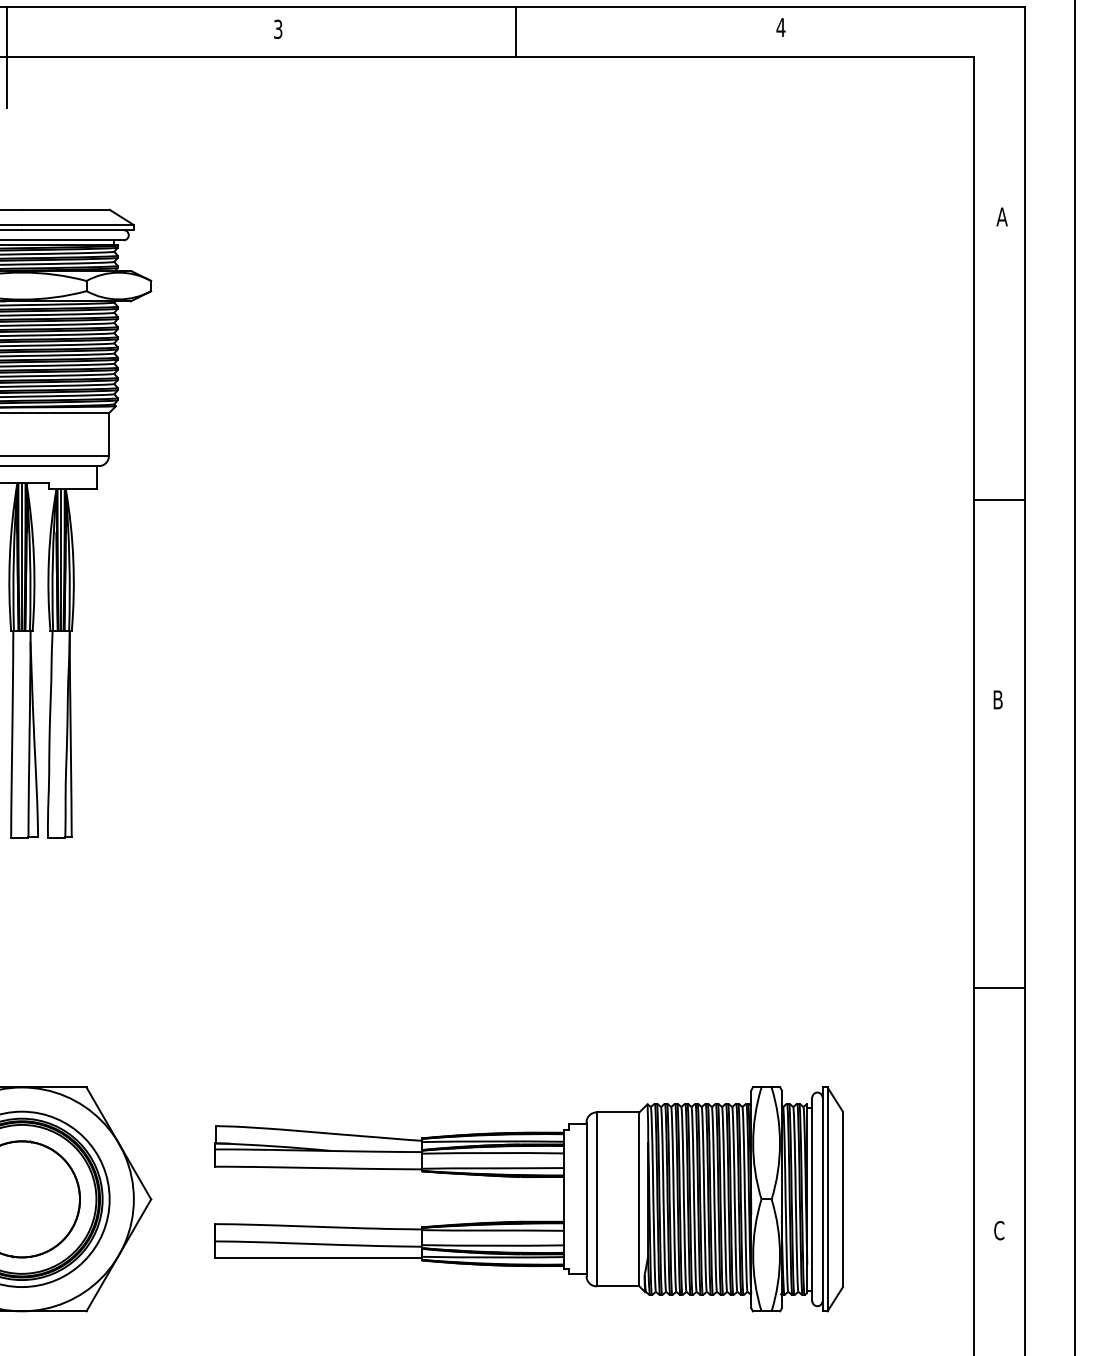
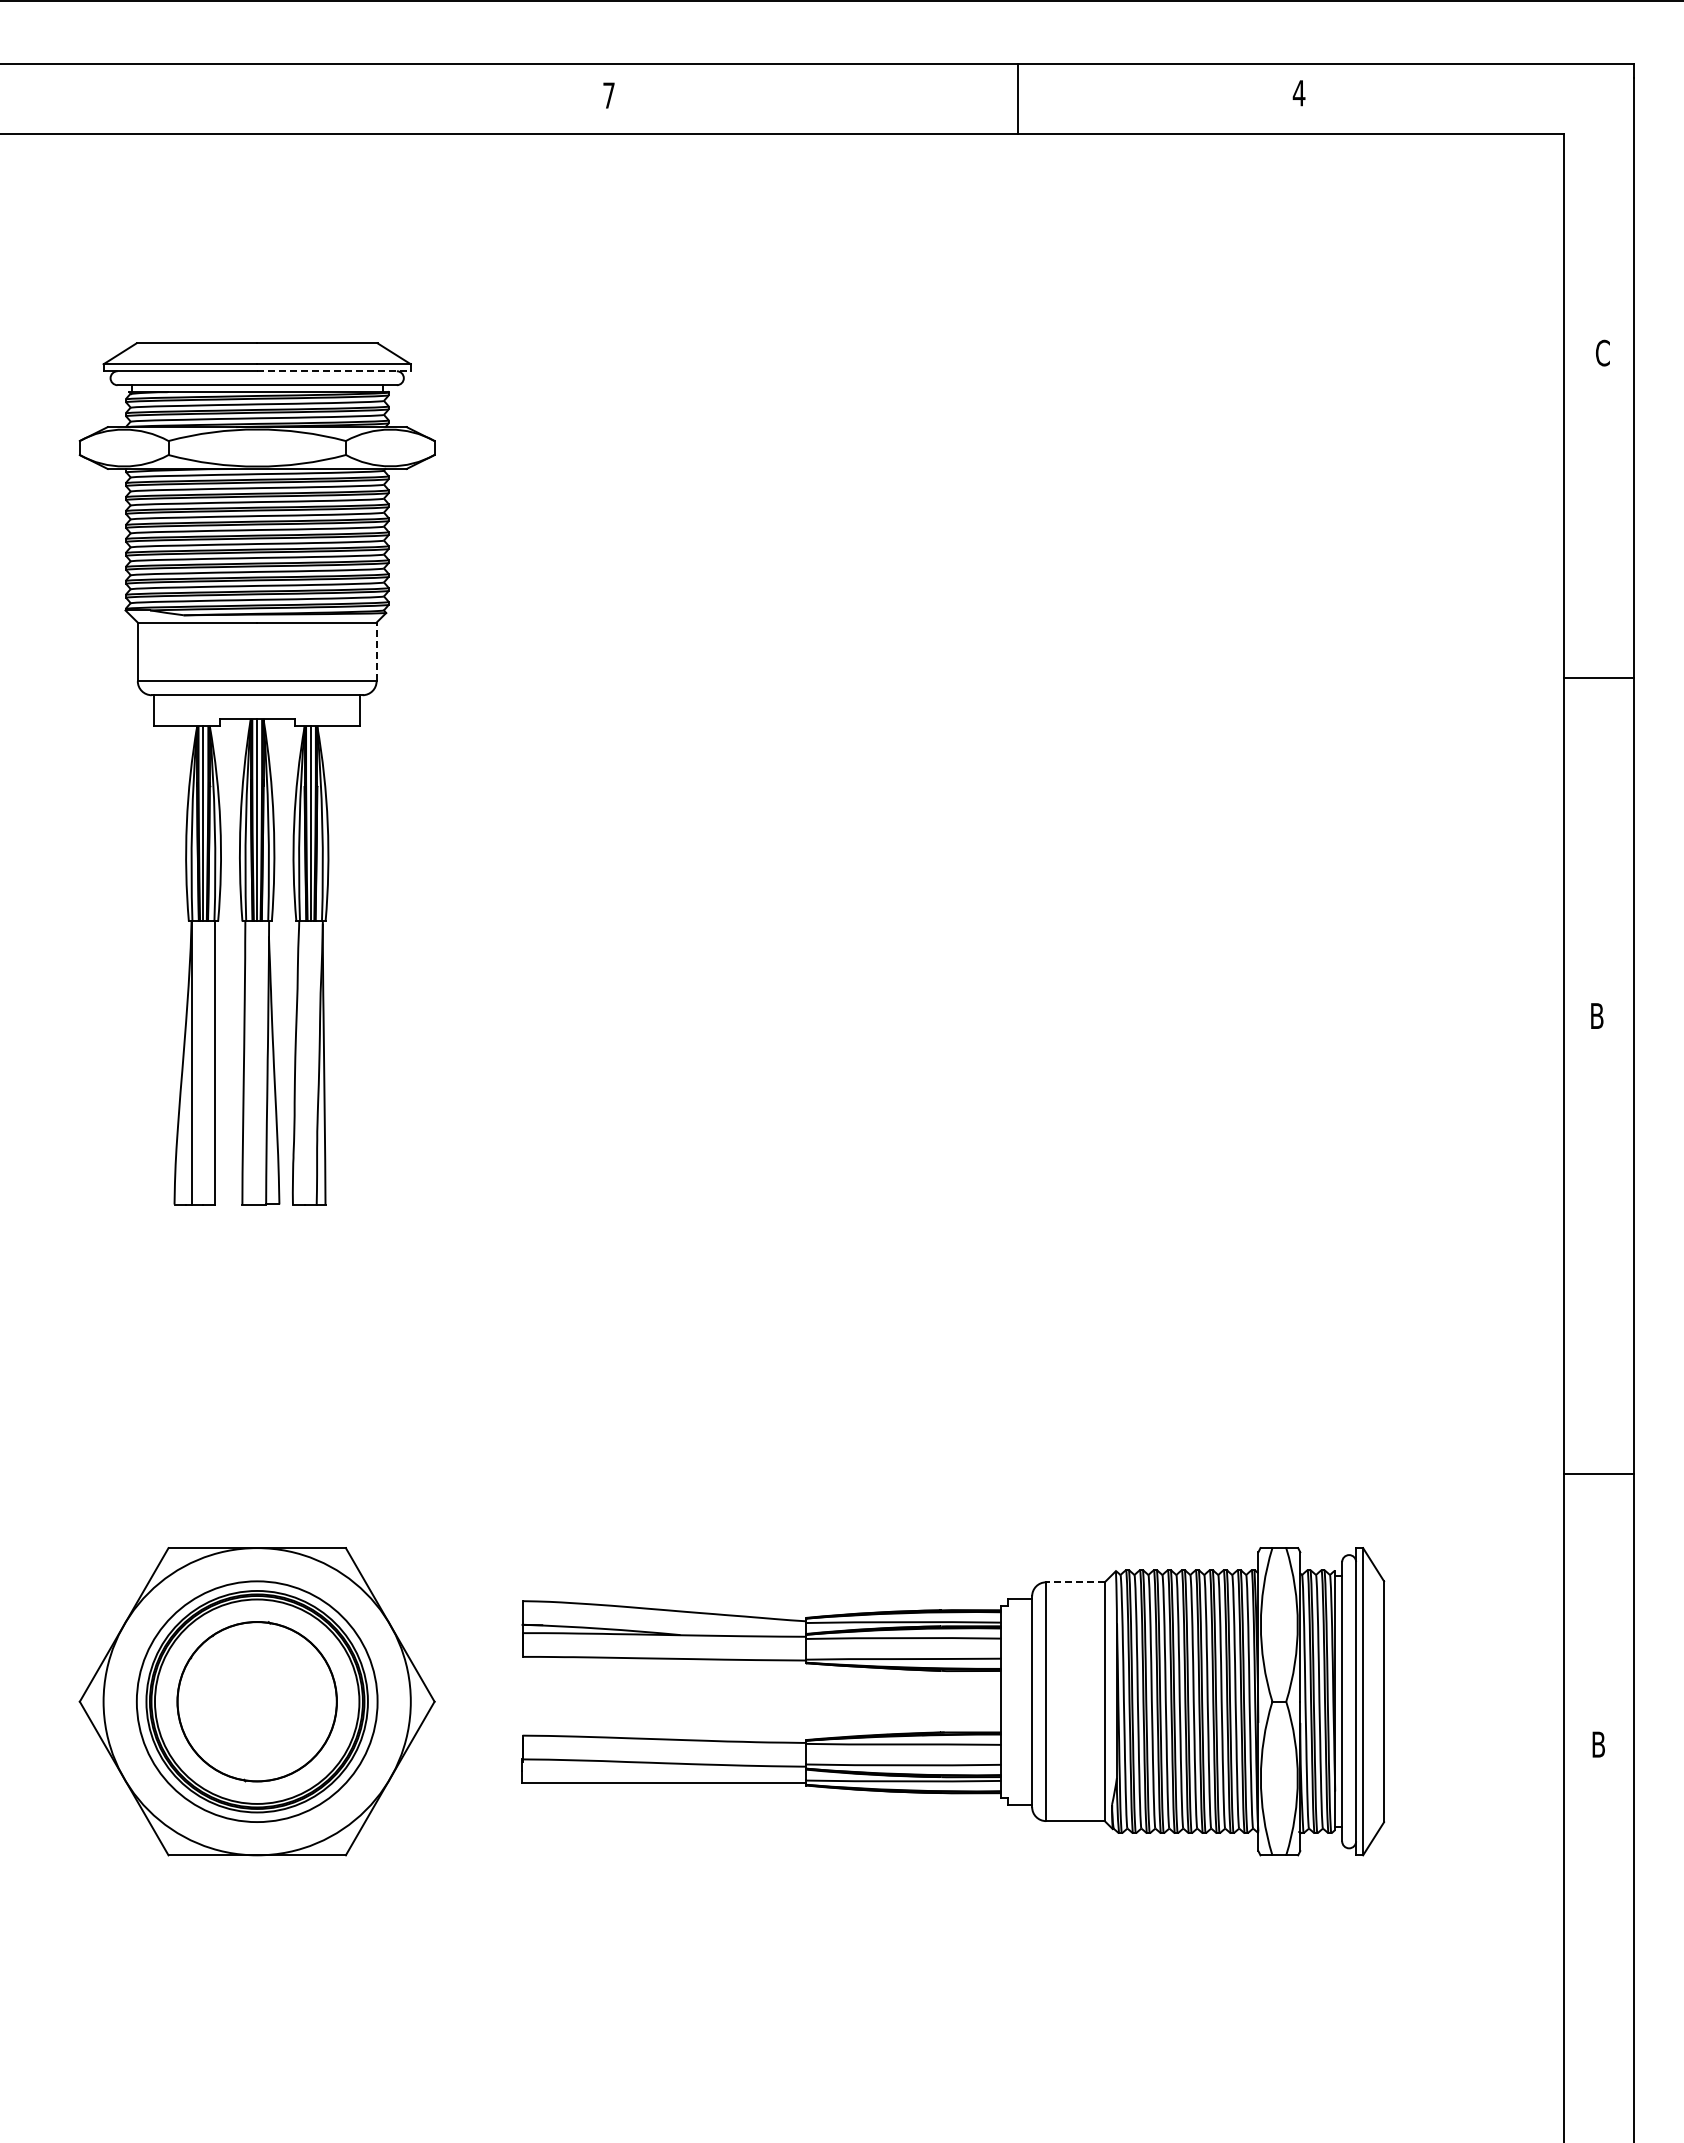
text: (277, 29) -> (608, 95), 3 -> 7
line: (516, 32) -> (1018, 99), moved
line: (6, 56) -> (236, 133), removed
text: (1002, 216) -> (1602, 352), A -> C
line: (78, 230) -> (334, 371), solid -> dashed
line: (108, 434) -> (376, 651), solid -> dashed
line: (999, 499) -> (1598, 678), moved
line: (999, 987) -> (1598, 1473), moved
line: (617, 1112) -> (1074, 1582), solid -> dashed
text: (999, 1230) -> (1598, 1744), C -> B

